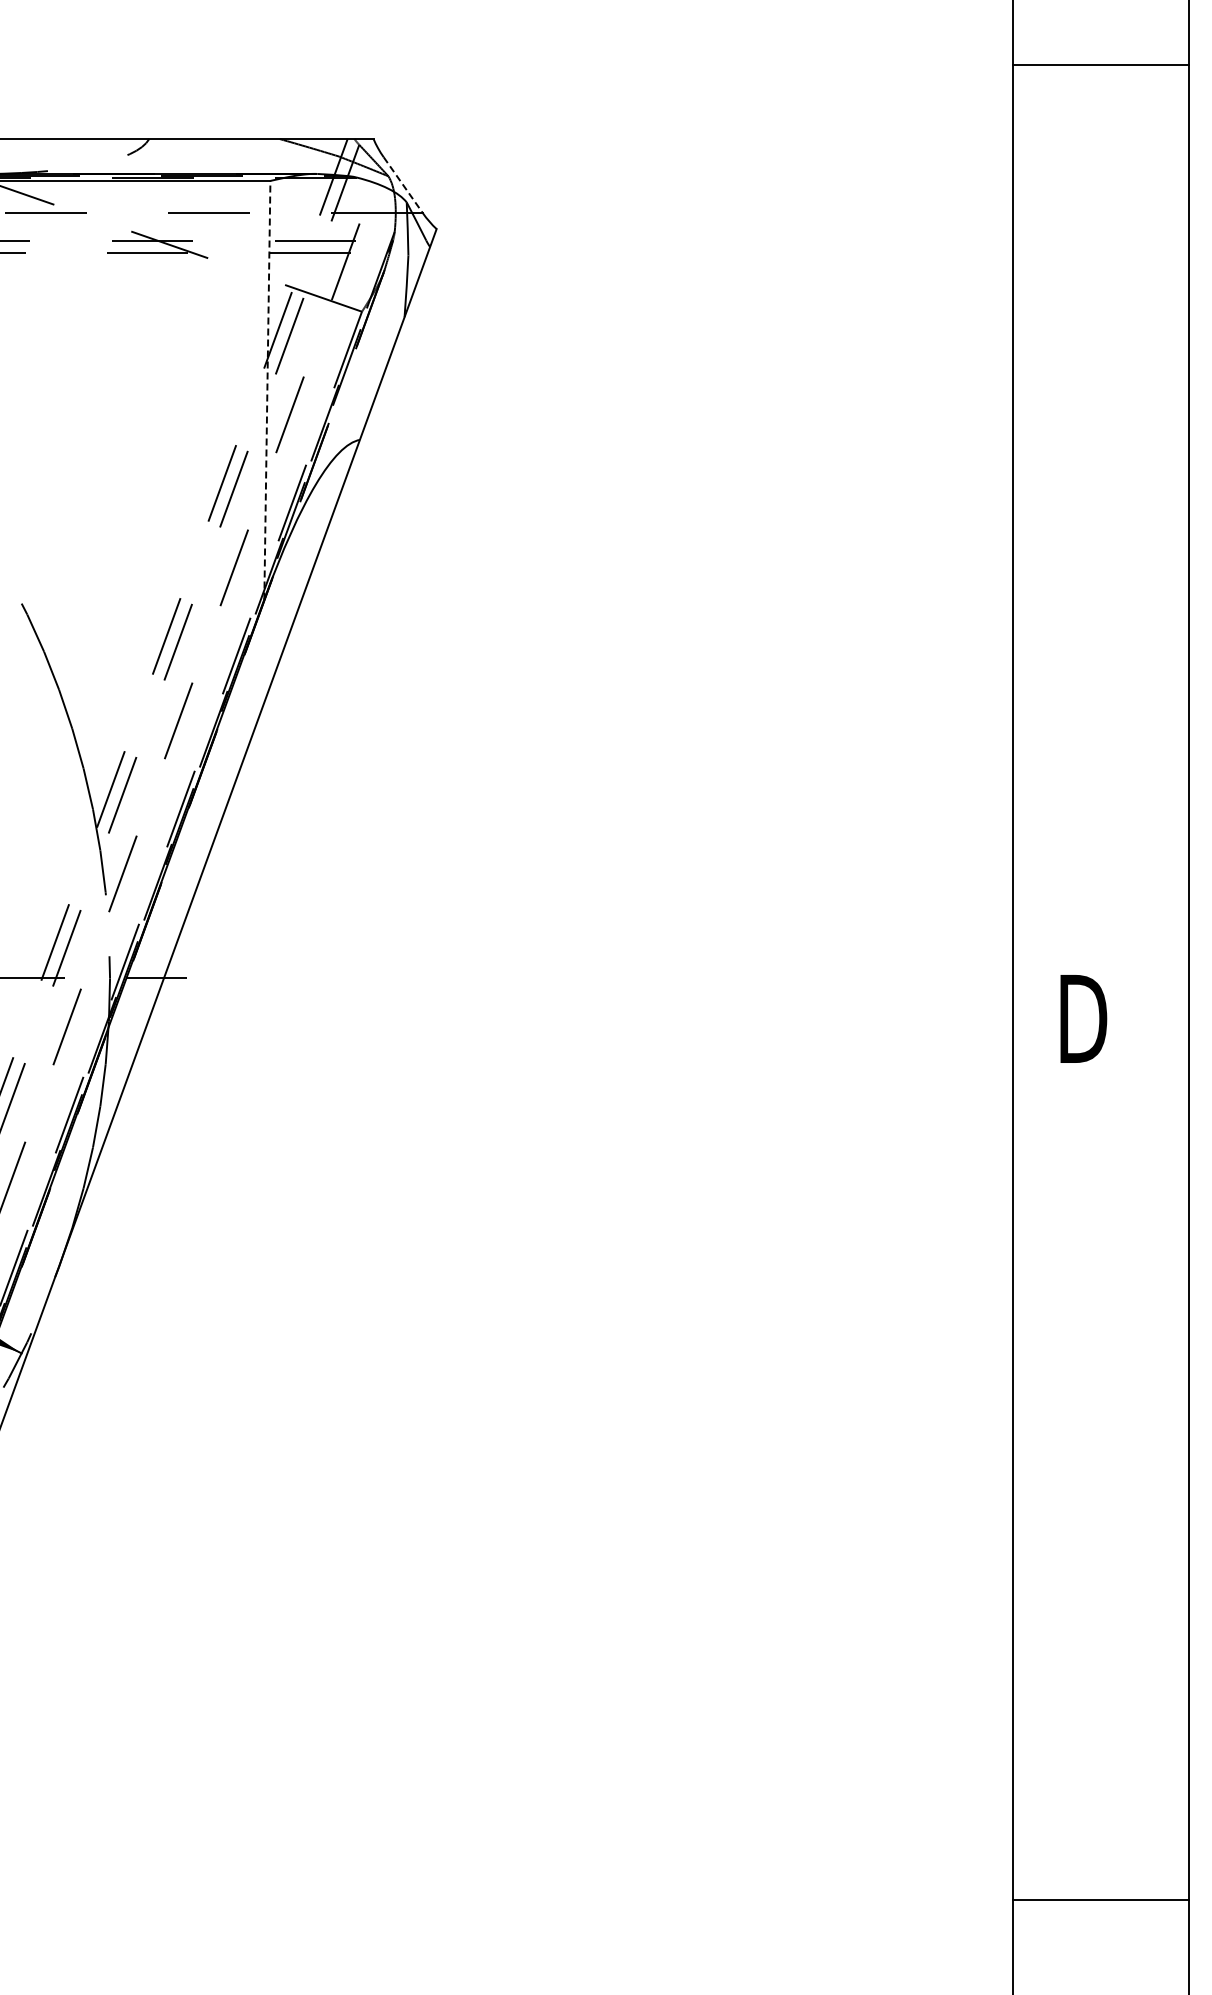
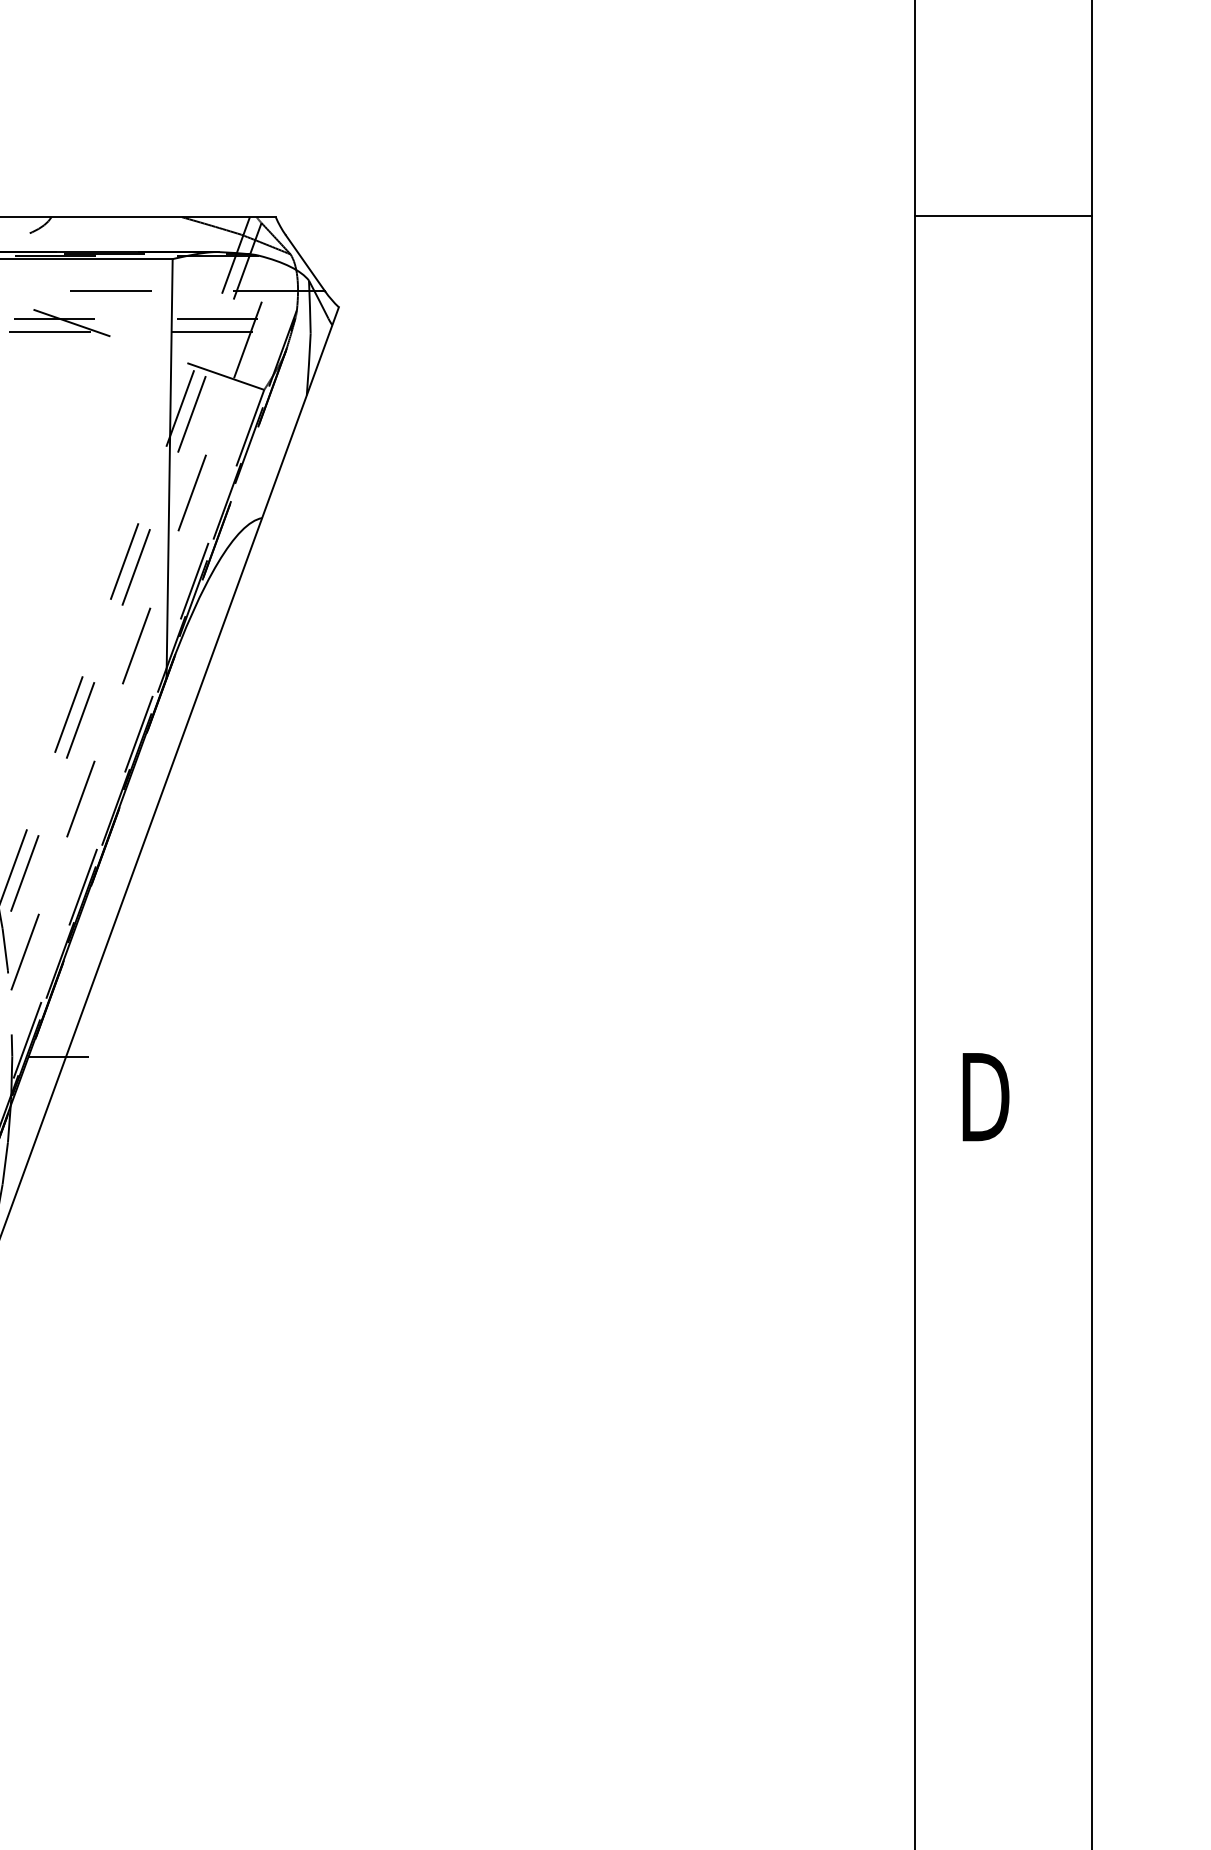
line: (1101, 64) -> (1003, 215), moved
line: (403, 185) -> (305, 263), dashed -> solid
line: (267, 389) -> (169, 467), dashed -> solid

